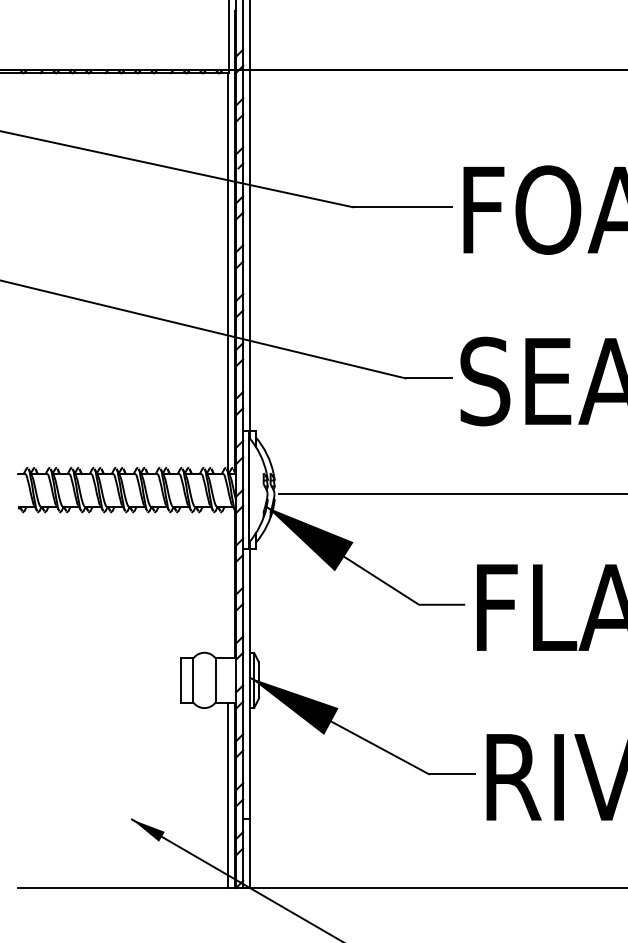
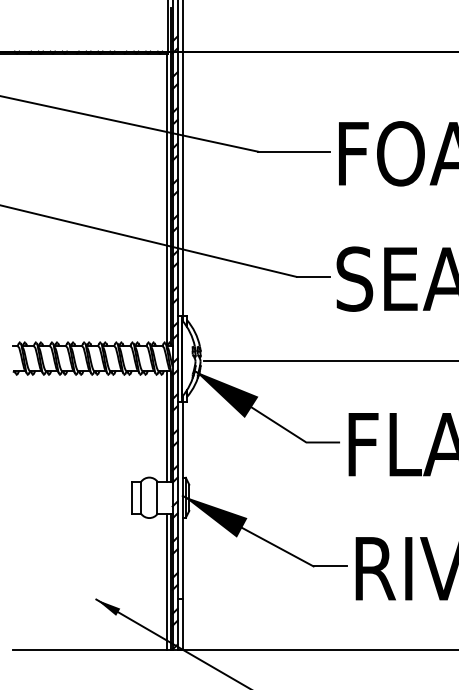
line: (228, 582) -> (166, 426), added

